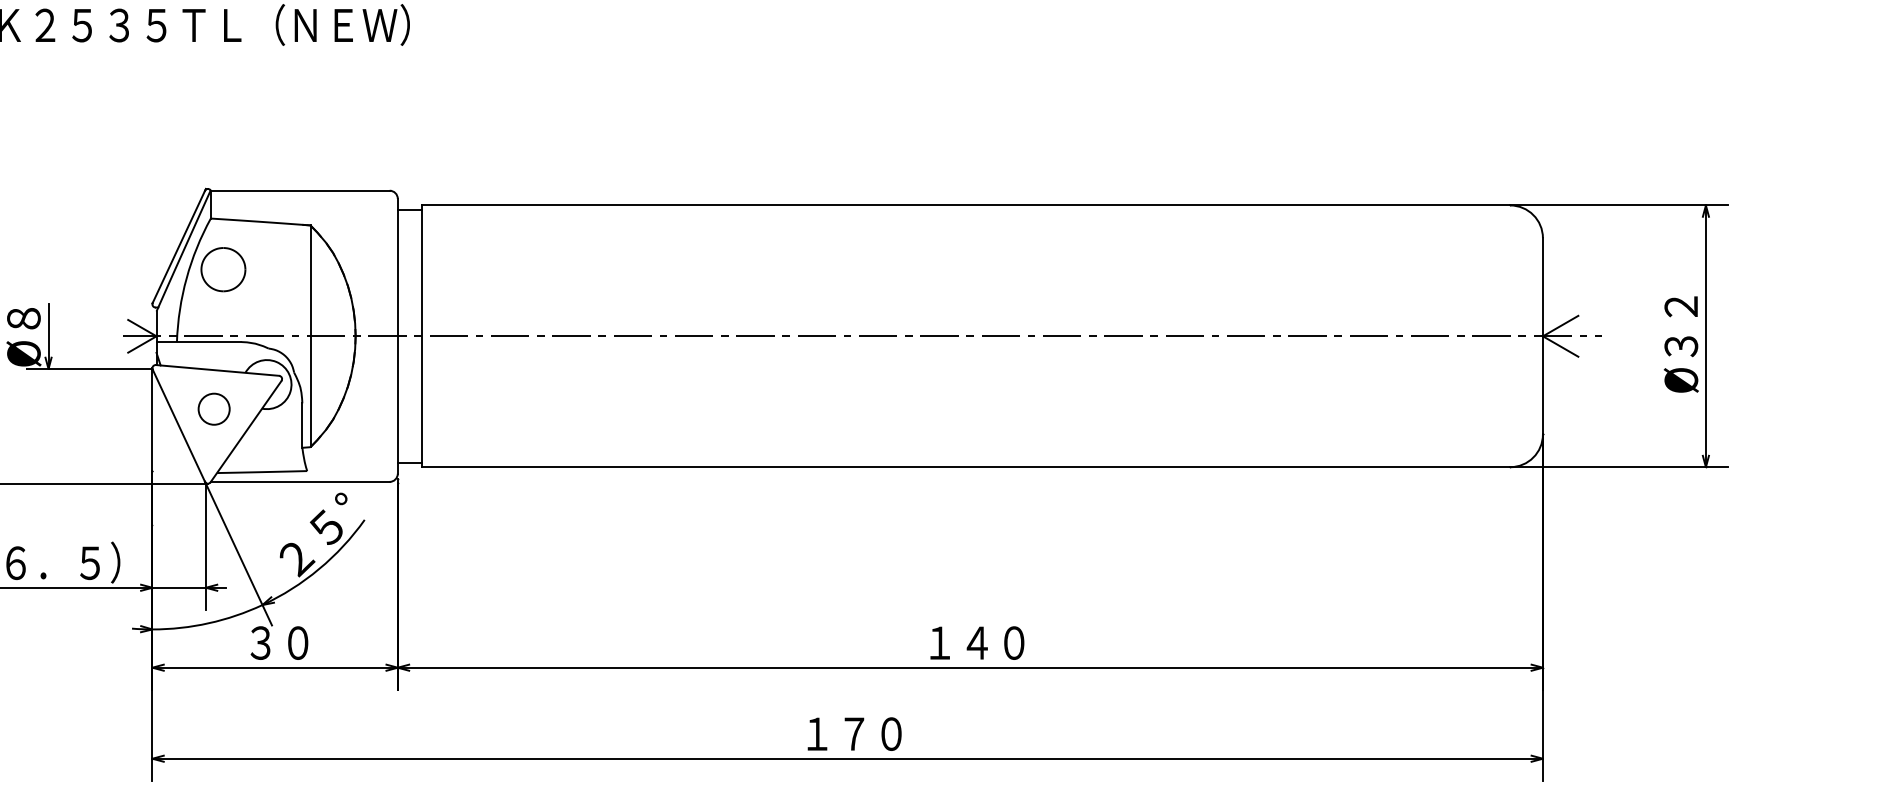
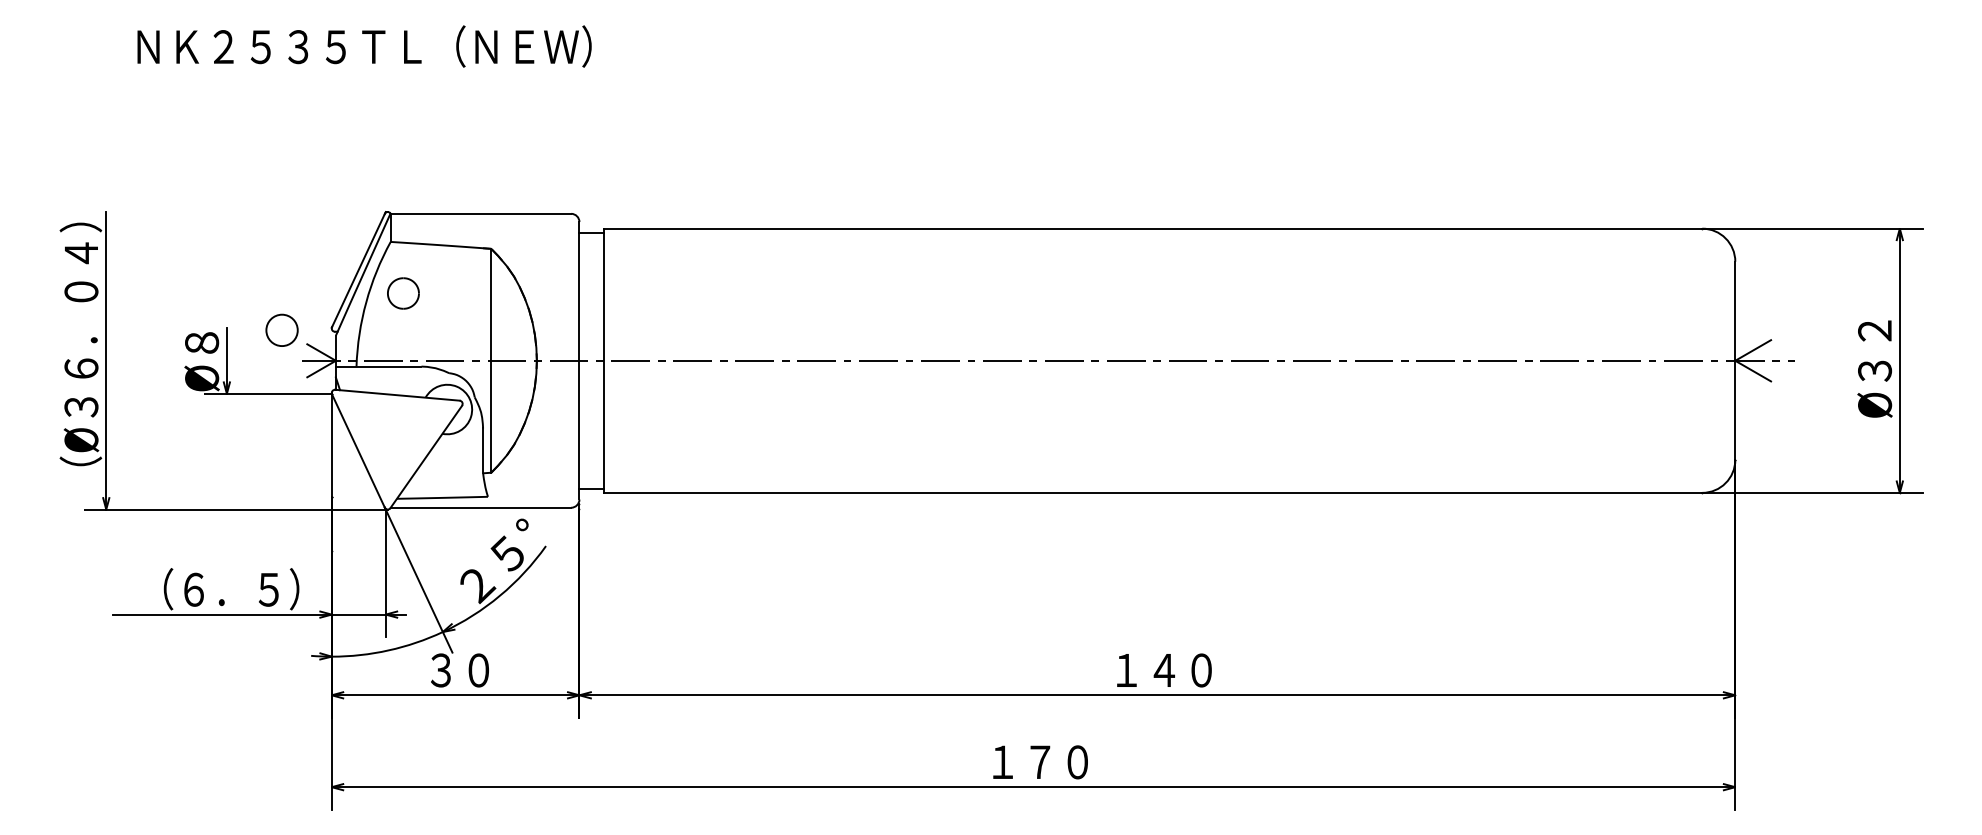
part: (223, 269) -> (403, 293), size x0.7
circle: (213, 408) -> (281, 329), moved

